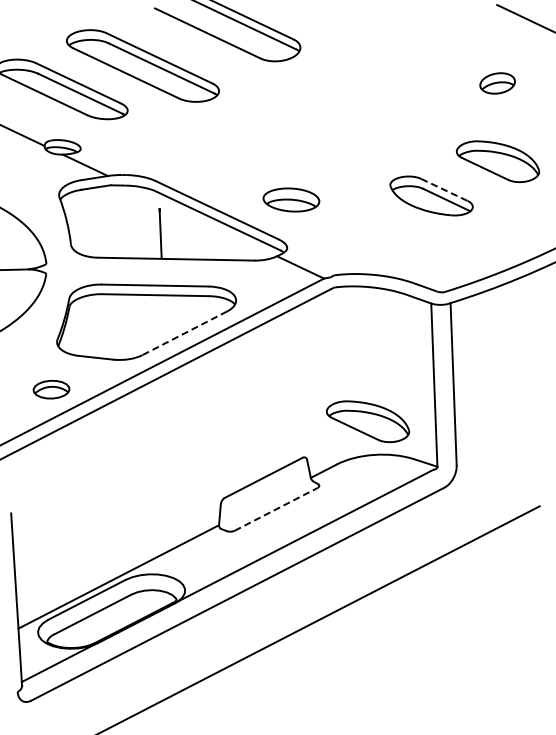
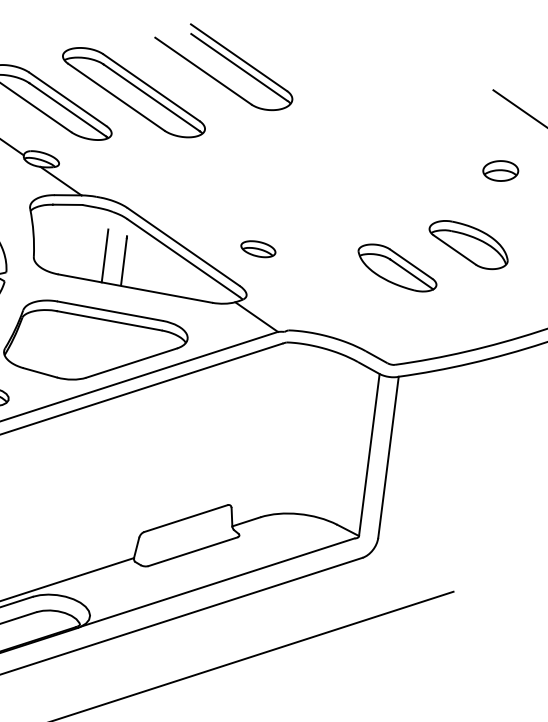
part: (497, 83) -> (500, 171), moved
line: (444, 189) -> (411, 263), dashed -> solid
part: (290, 200) -> (257, 249), size x0.62
line: (141, 231) -> (105, 255), added
line: (184, 333) -> (131, 363), dashed -> solid
part: (367, 421) -> (297, 479), removed
line: (276, 509) -> (193, 551), dashed -> solid

